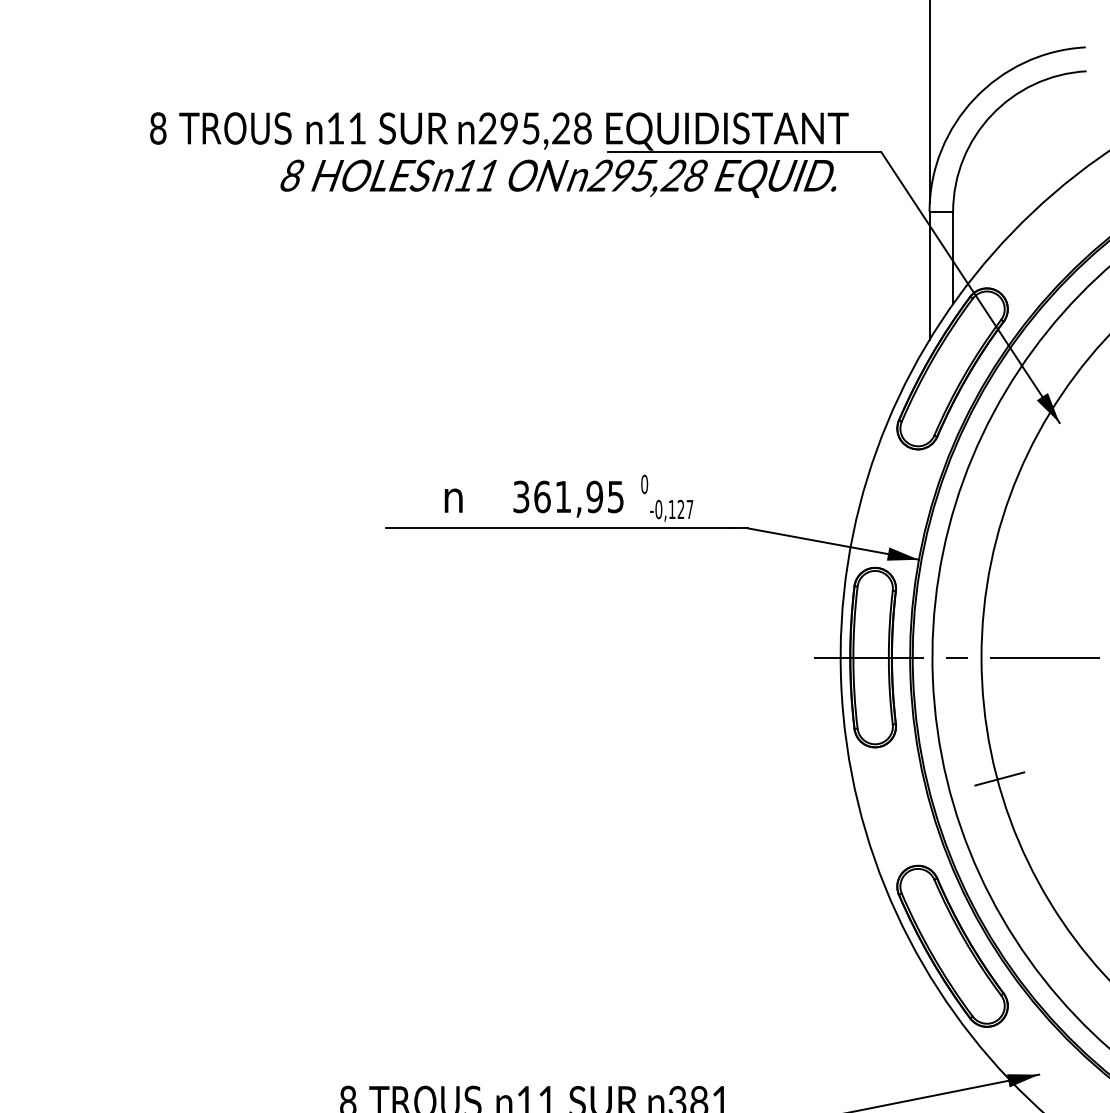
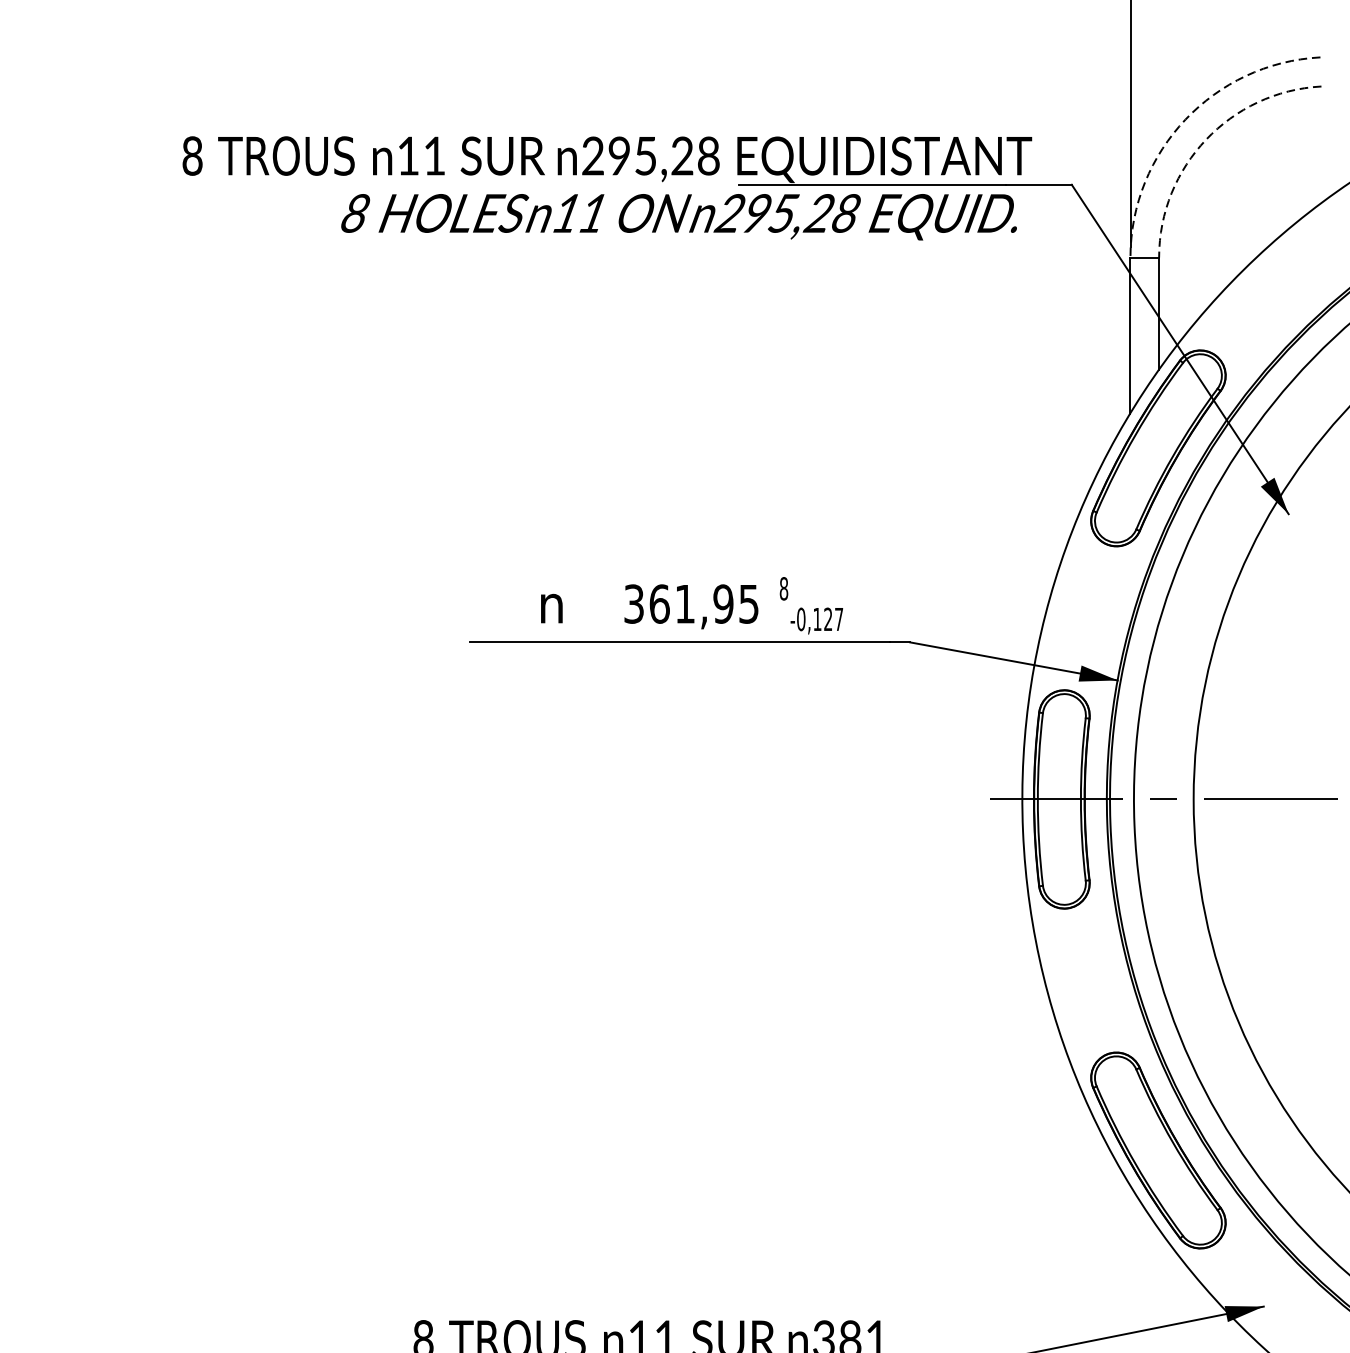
arc: (974, 98) -> (1185, 119), solid -> dashed
arc: (991, 115) -> (1205, 140), solid -> dashed
text: (644, 484) -> (783, 588), 0 -> 8
line: (999, 778) -> (1215, 946), removed

